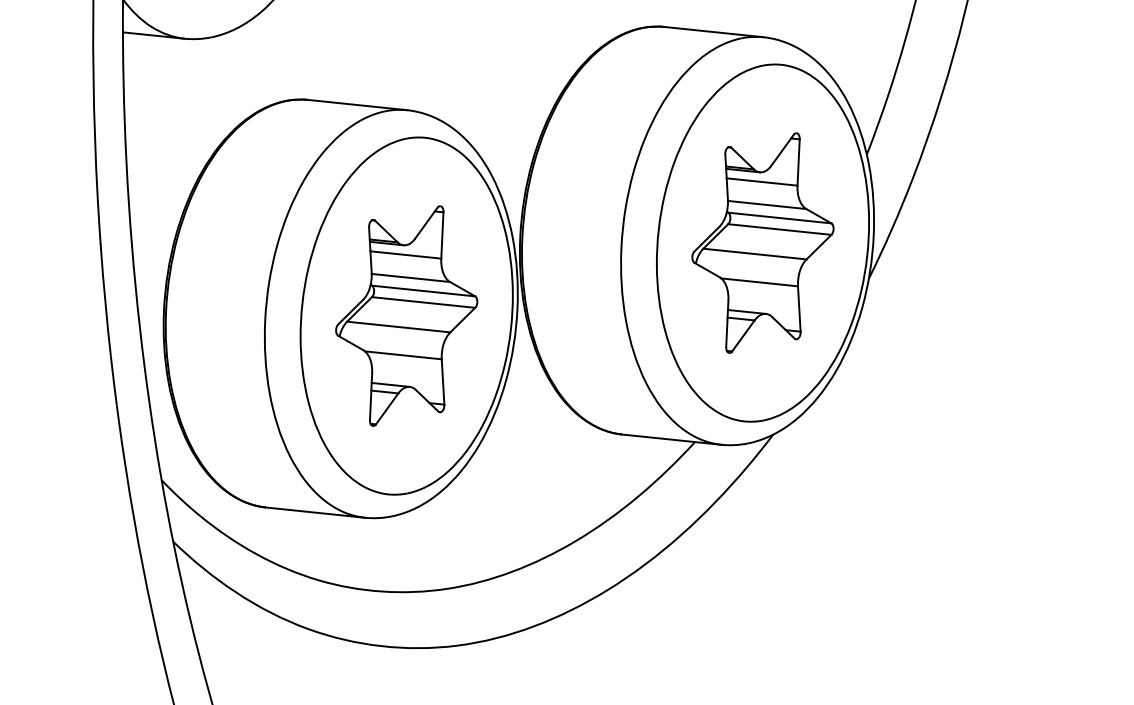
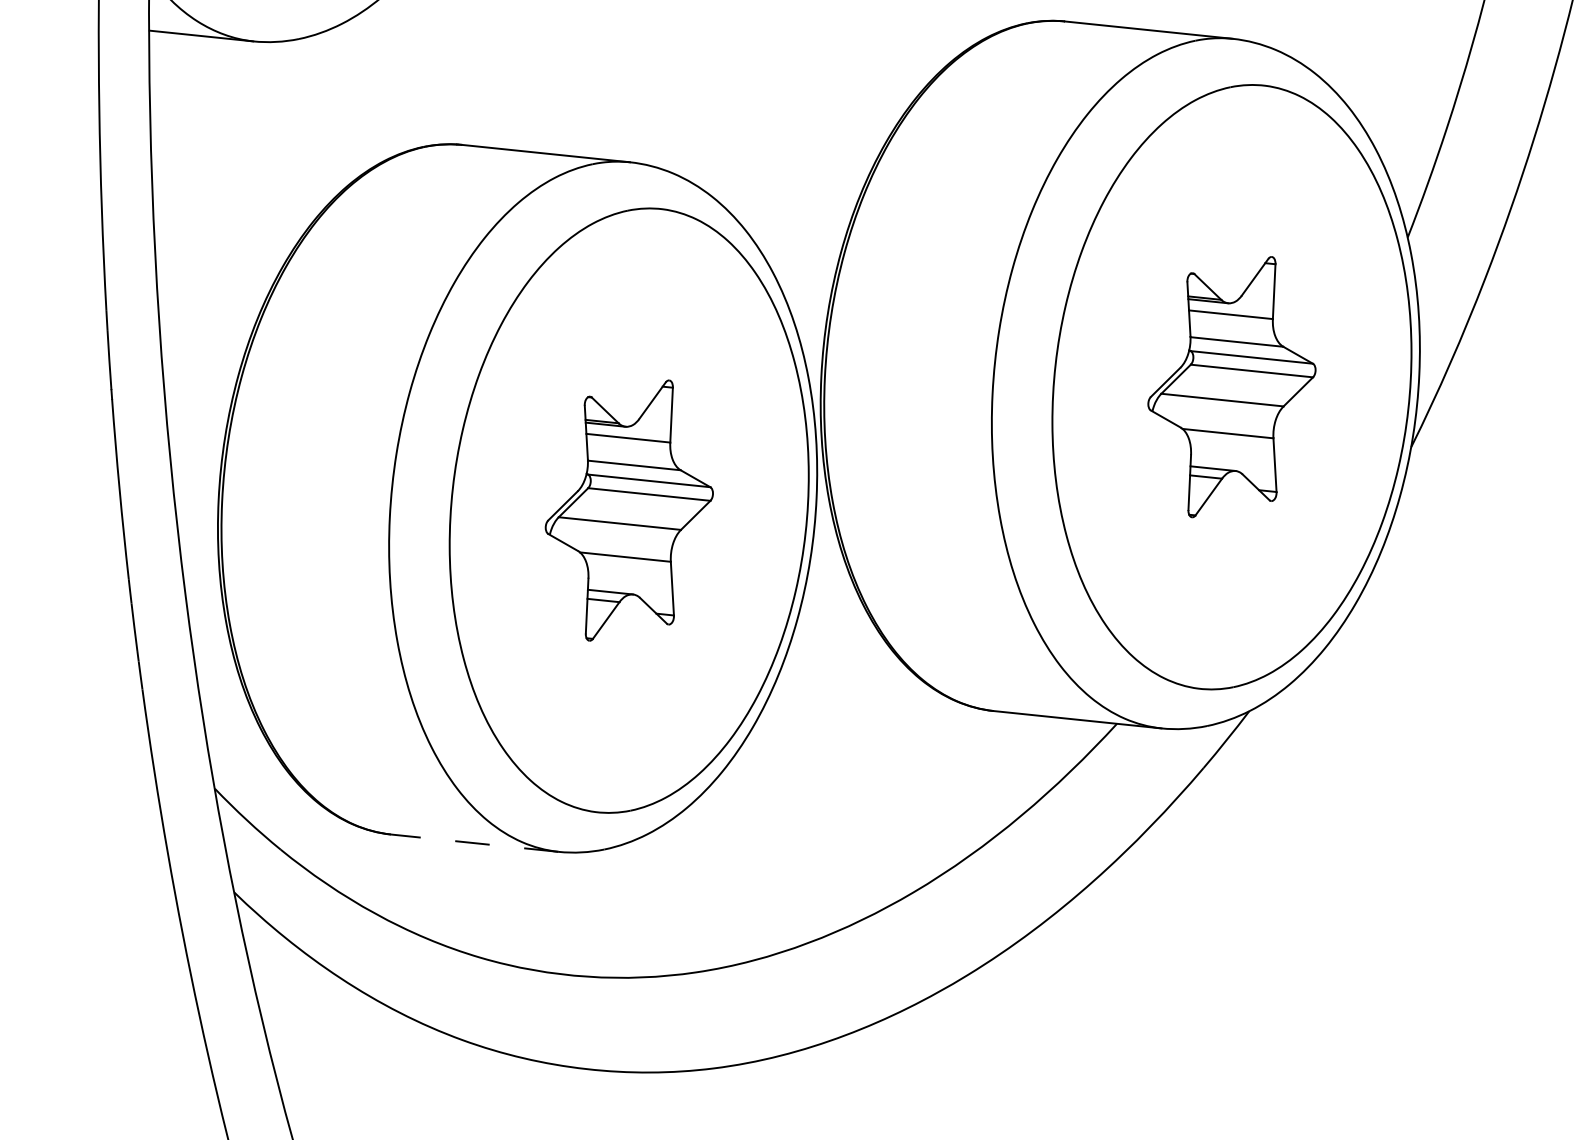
part: (762, 242) -> (1231, 386), size x0.7
part: (406, 315) -> (628, 509), size x0.7
line: (315, 512) -> (474, 842), solid -> dashed

